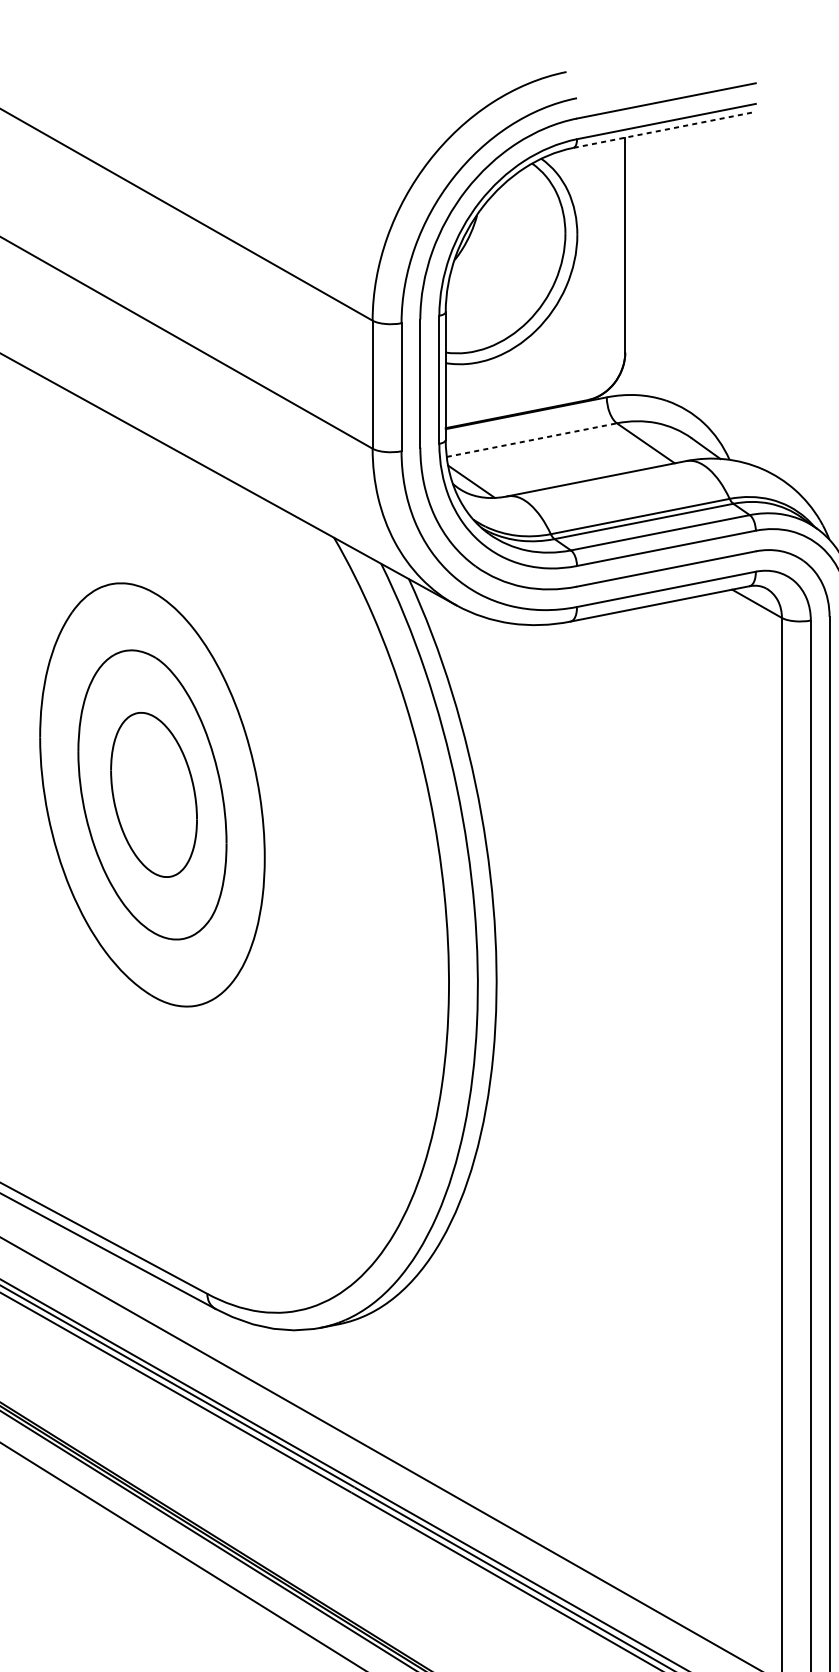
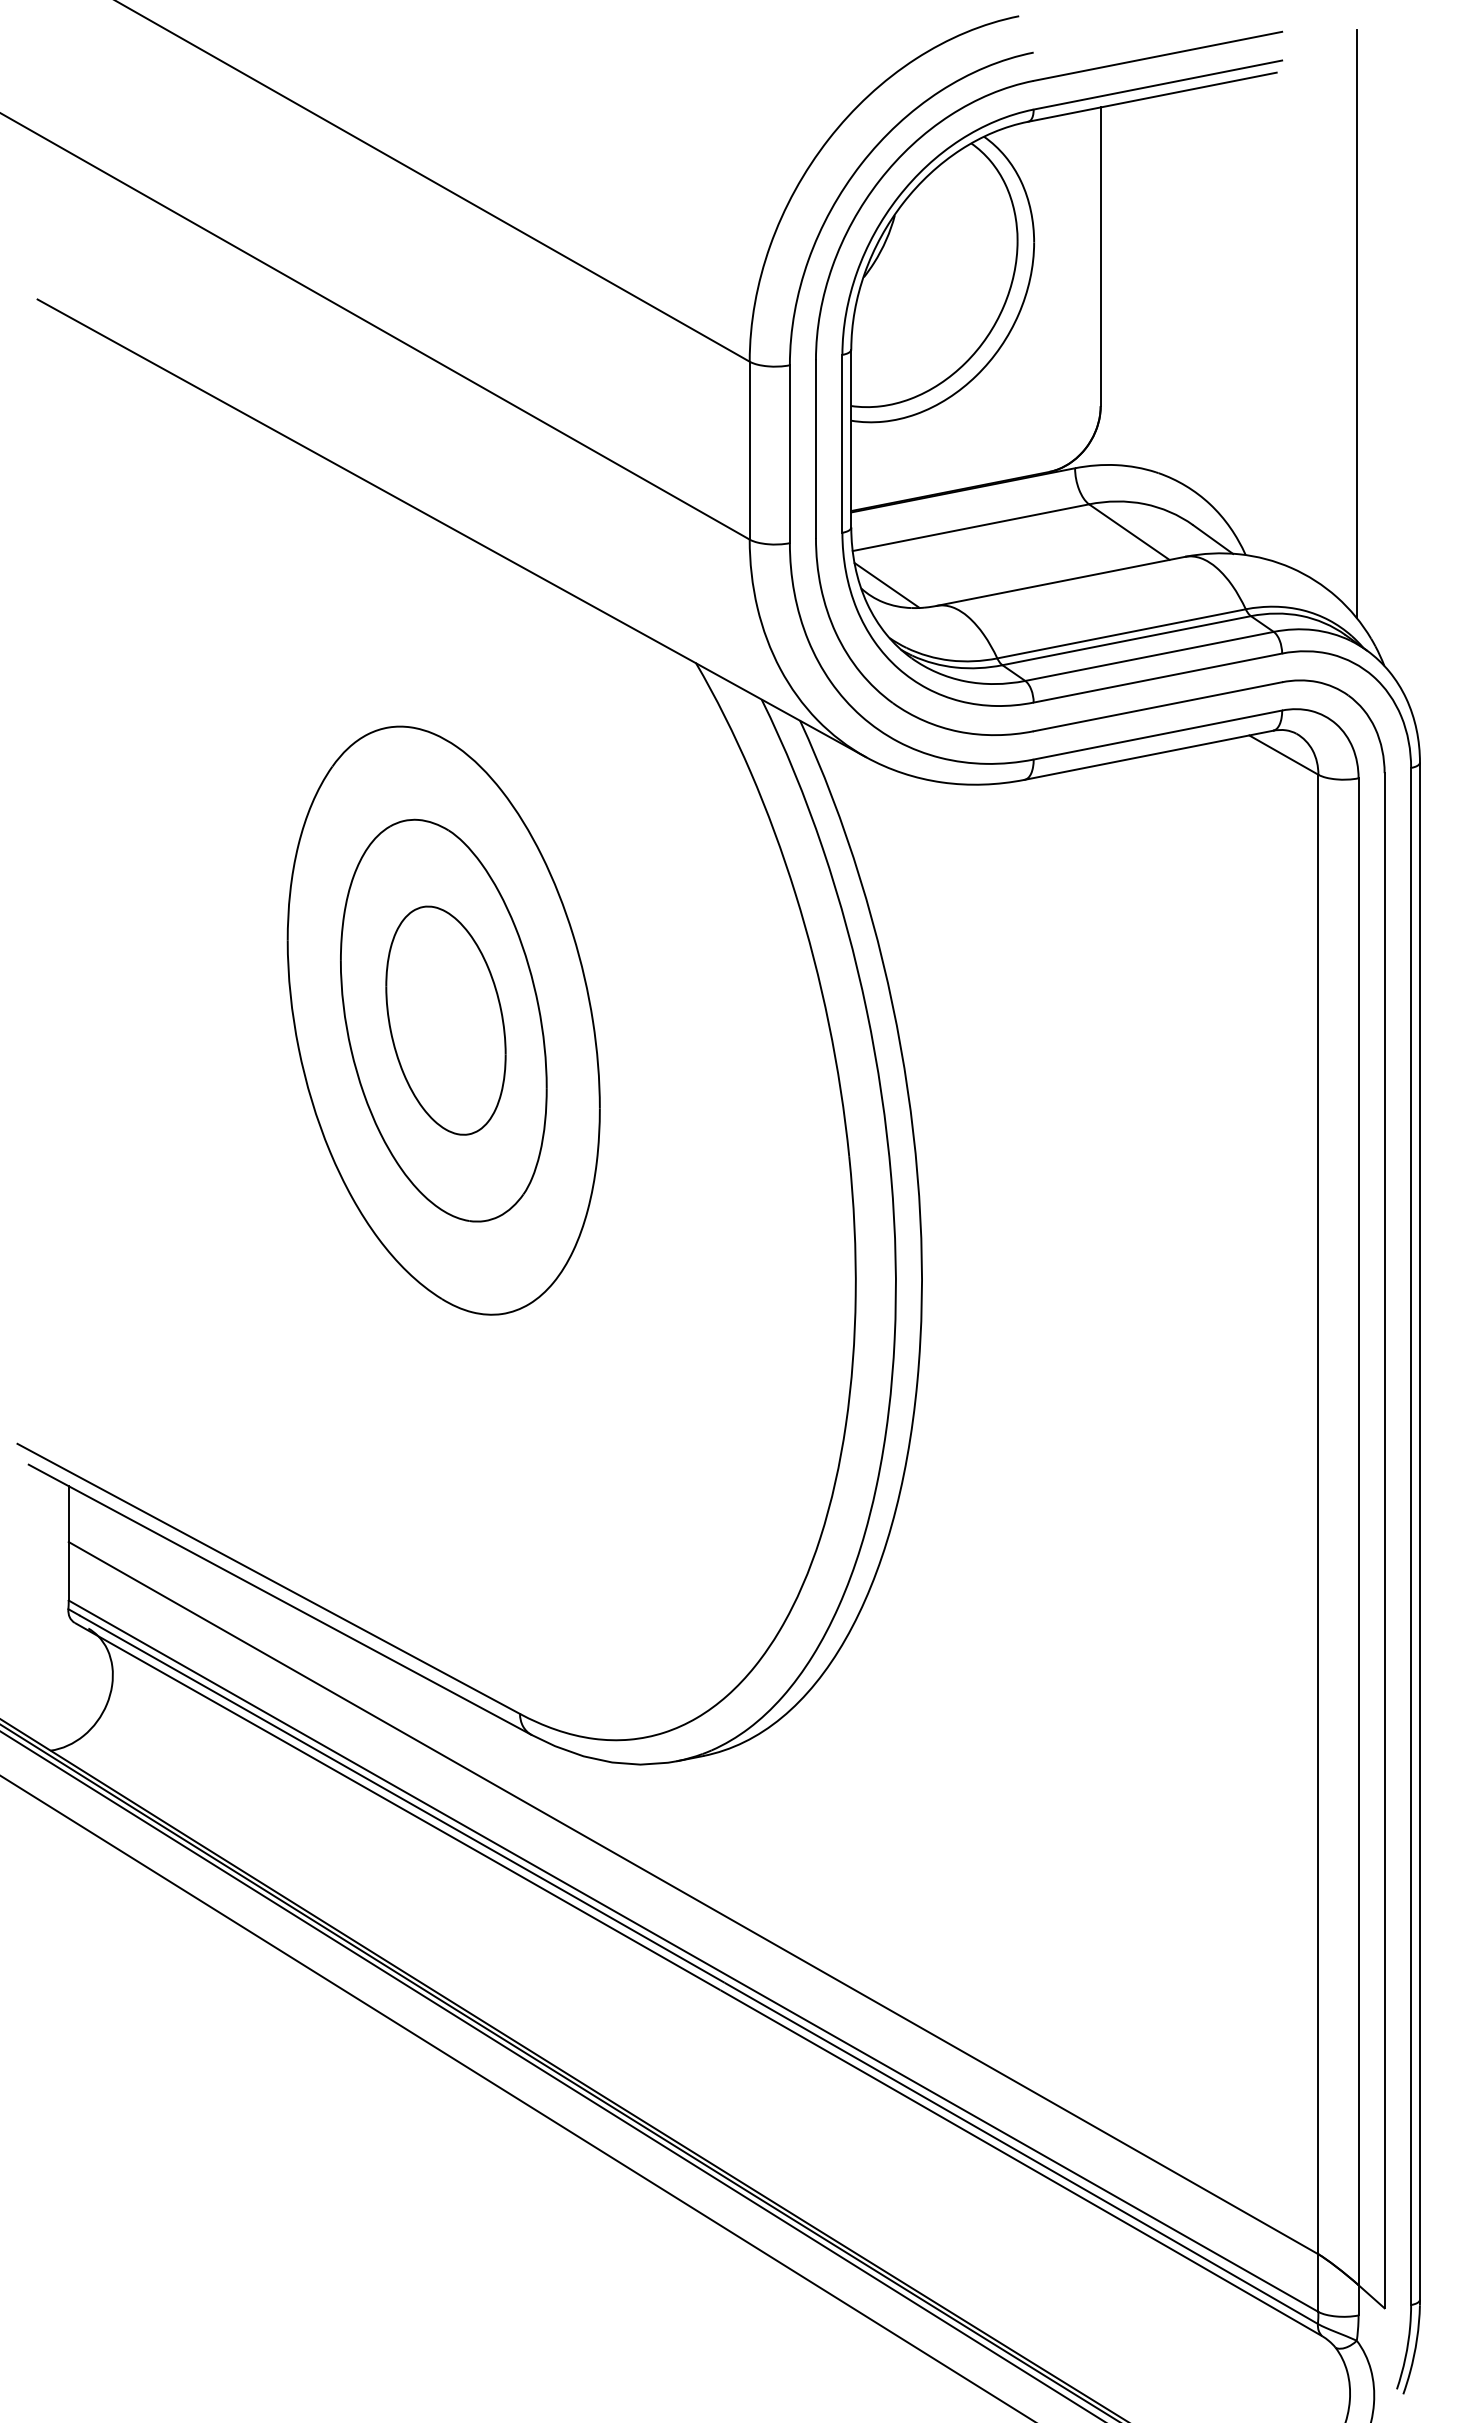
line: (662, 130) -> (1152, 97), dashed -> solid
line: (809, 293) -> (1356, 324), added
line: (532, 439) -> (971, 527), dashed -> solid

